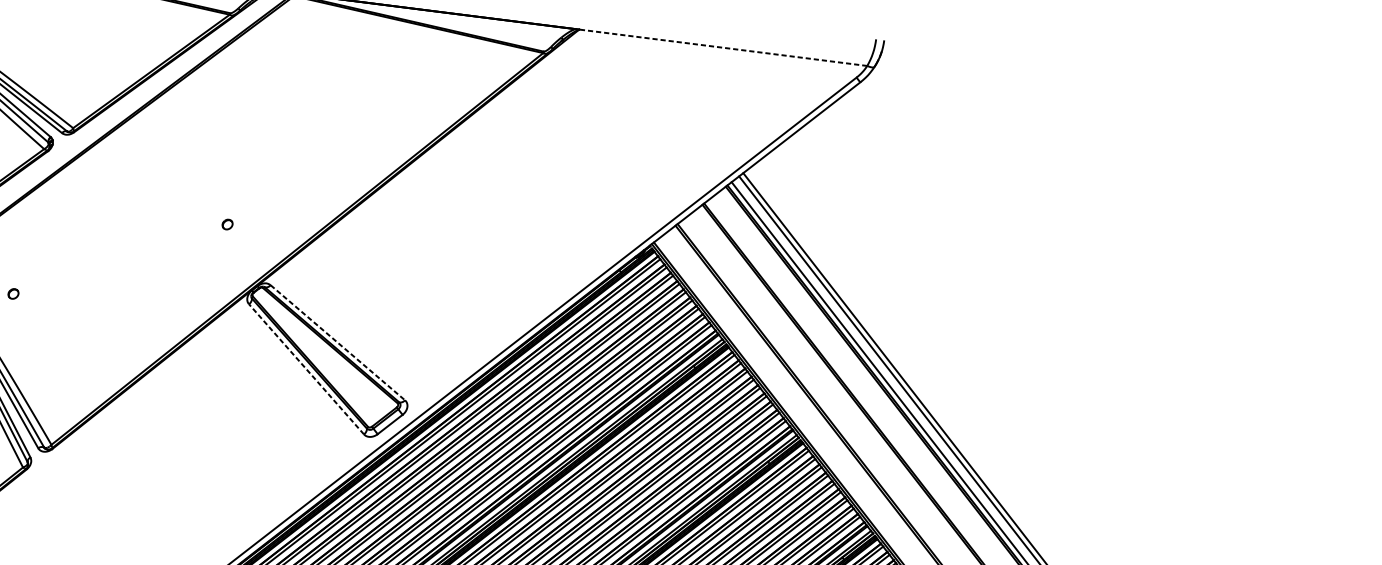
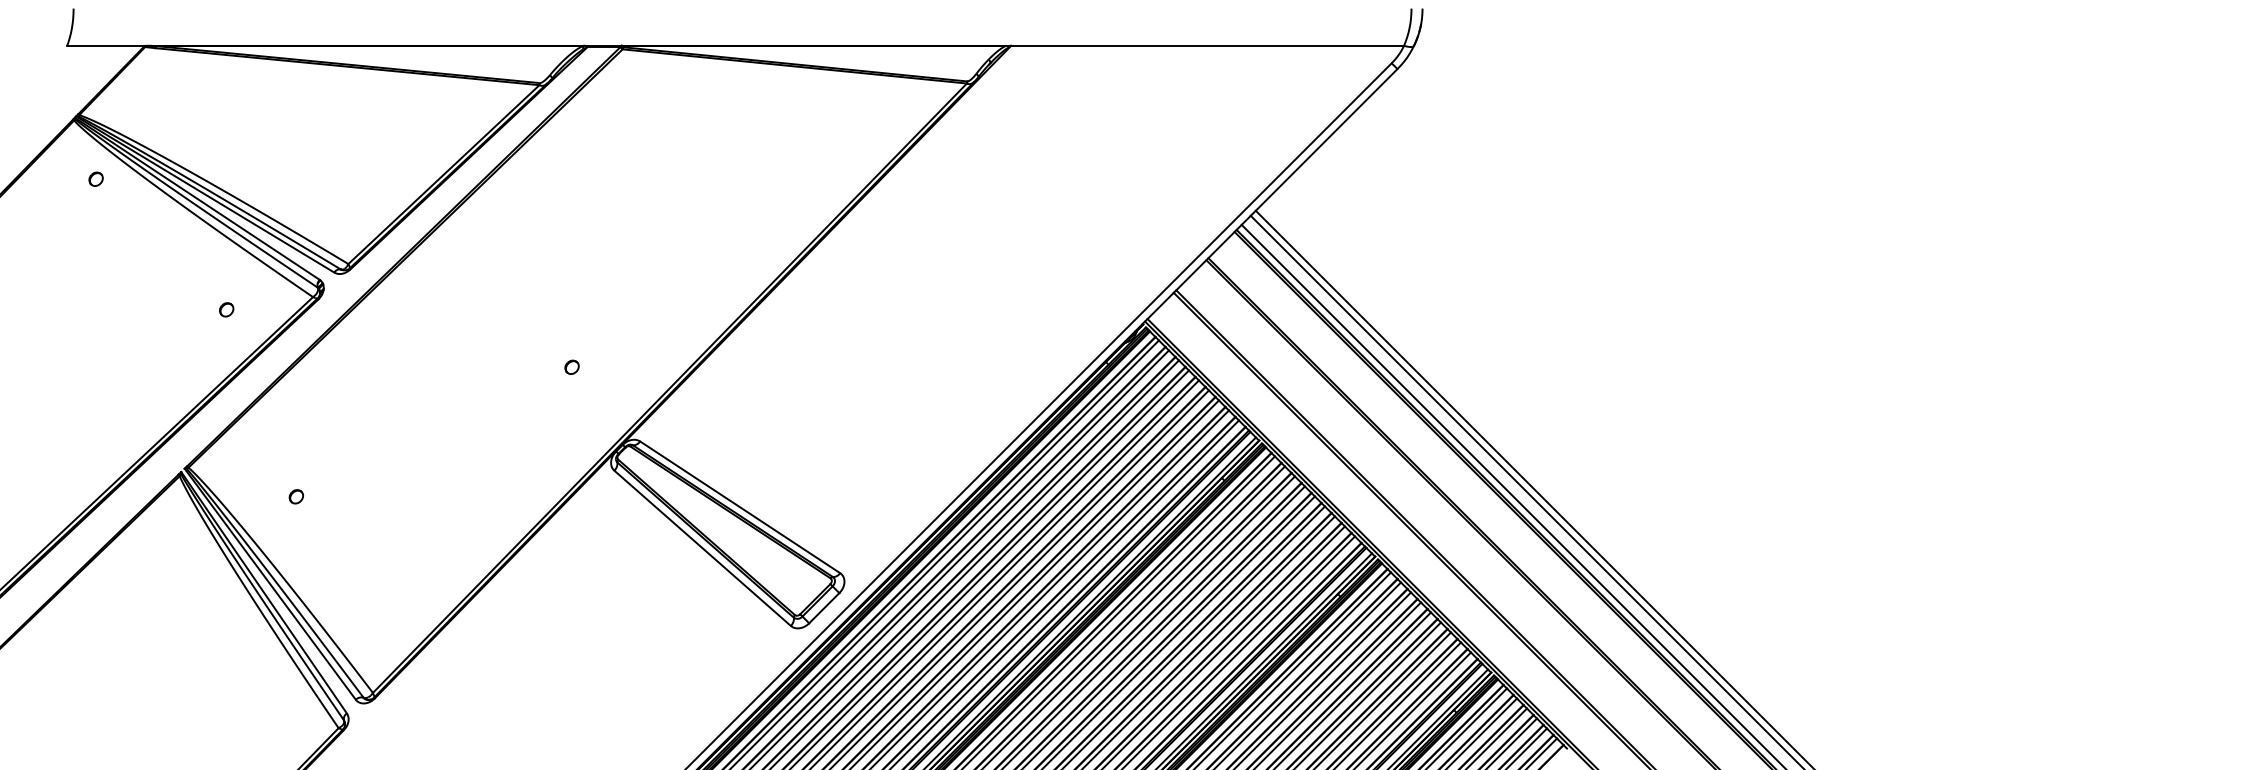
line: (723, 47) -> (1207, 45), dashed -> solid
line: (338, 342) -> (740, 507), dashed -> solid
line: (306, 369) -> (702, 548), dashed -> solid

